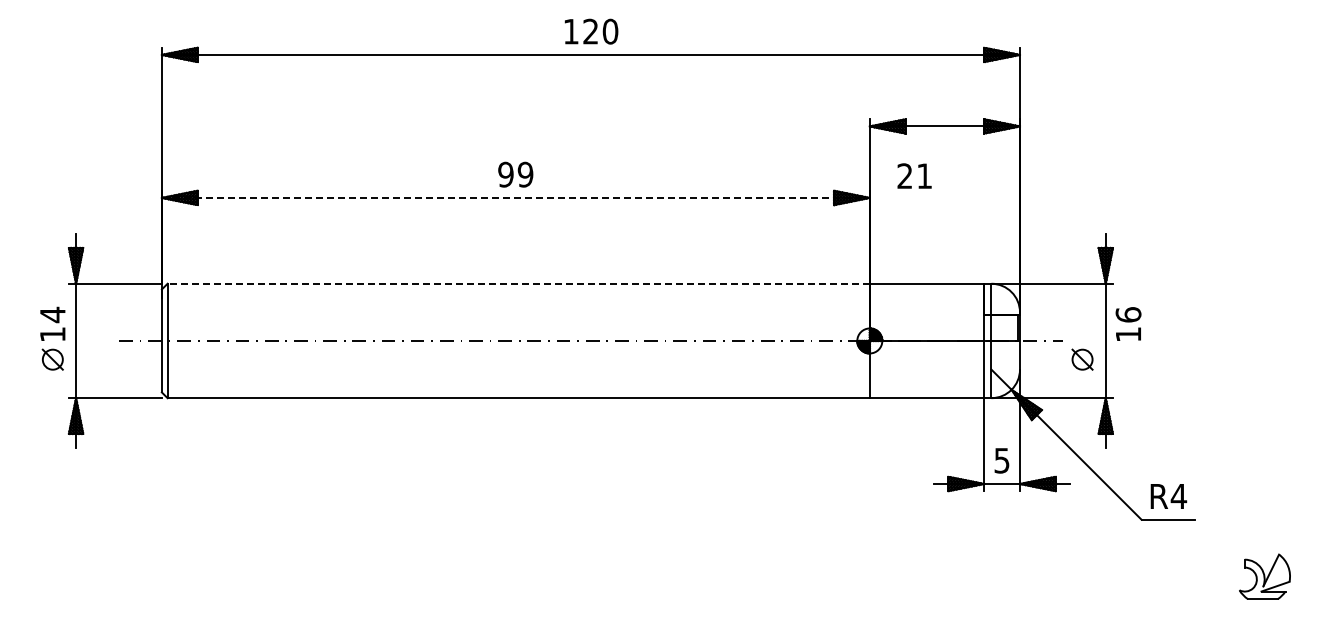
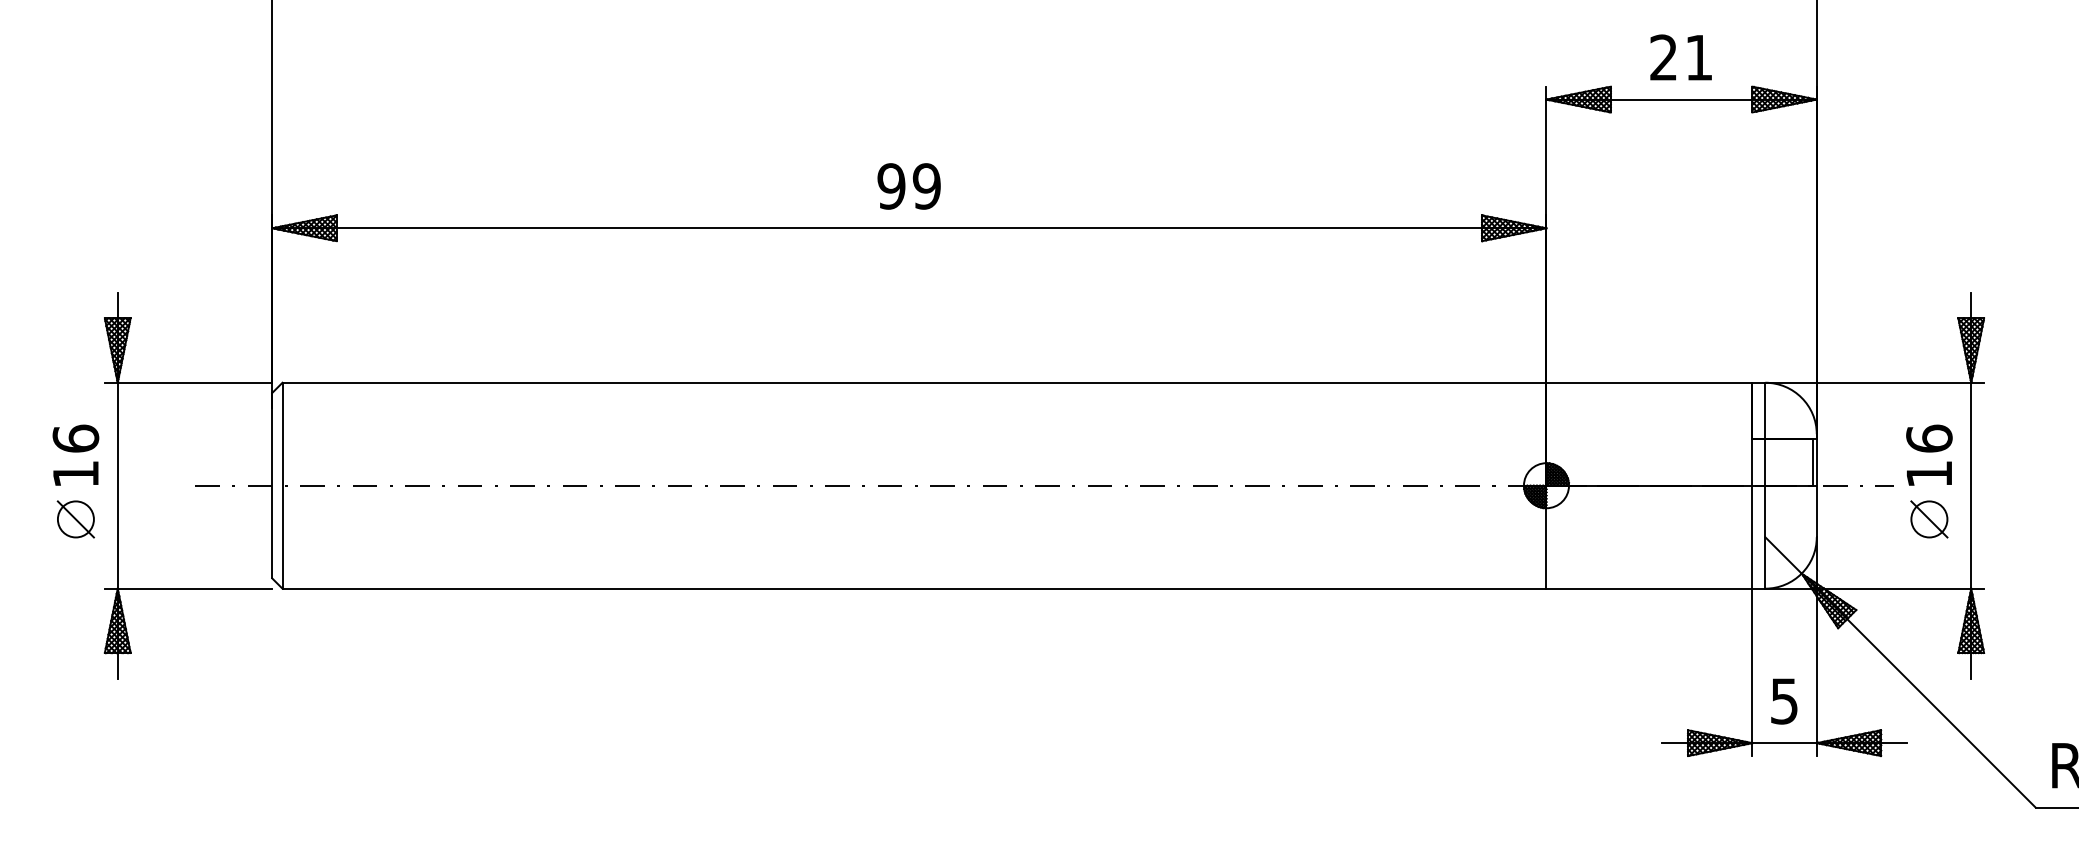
text: (914, 175) -> (1680, 56), moved
line: (515, 197) -> (908, 227), dashed -> solid
line: (518, 283) -> (914, 382), dashed -> solid
text: (52, 314) -> (75, 438), 14 -> 16
text: (1128, 323) -> (1929, 454), moved

